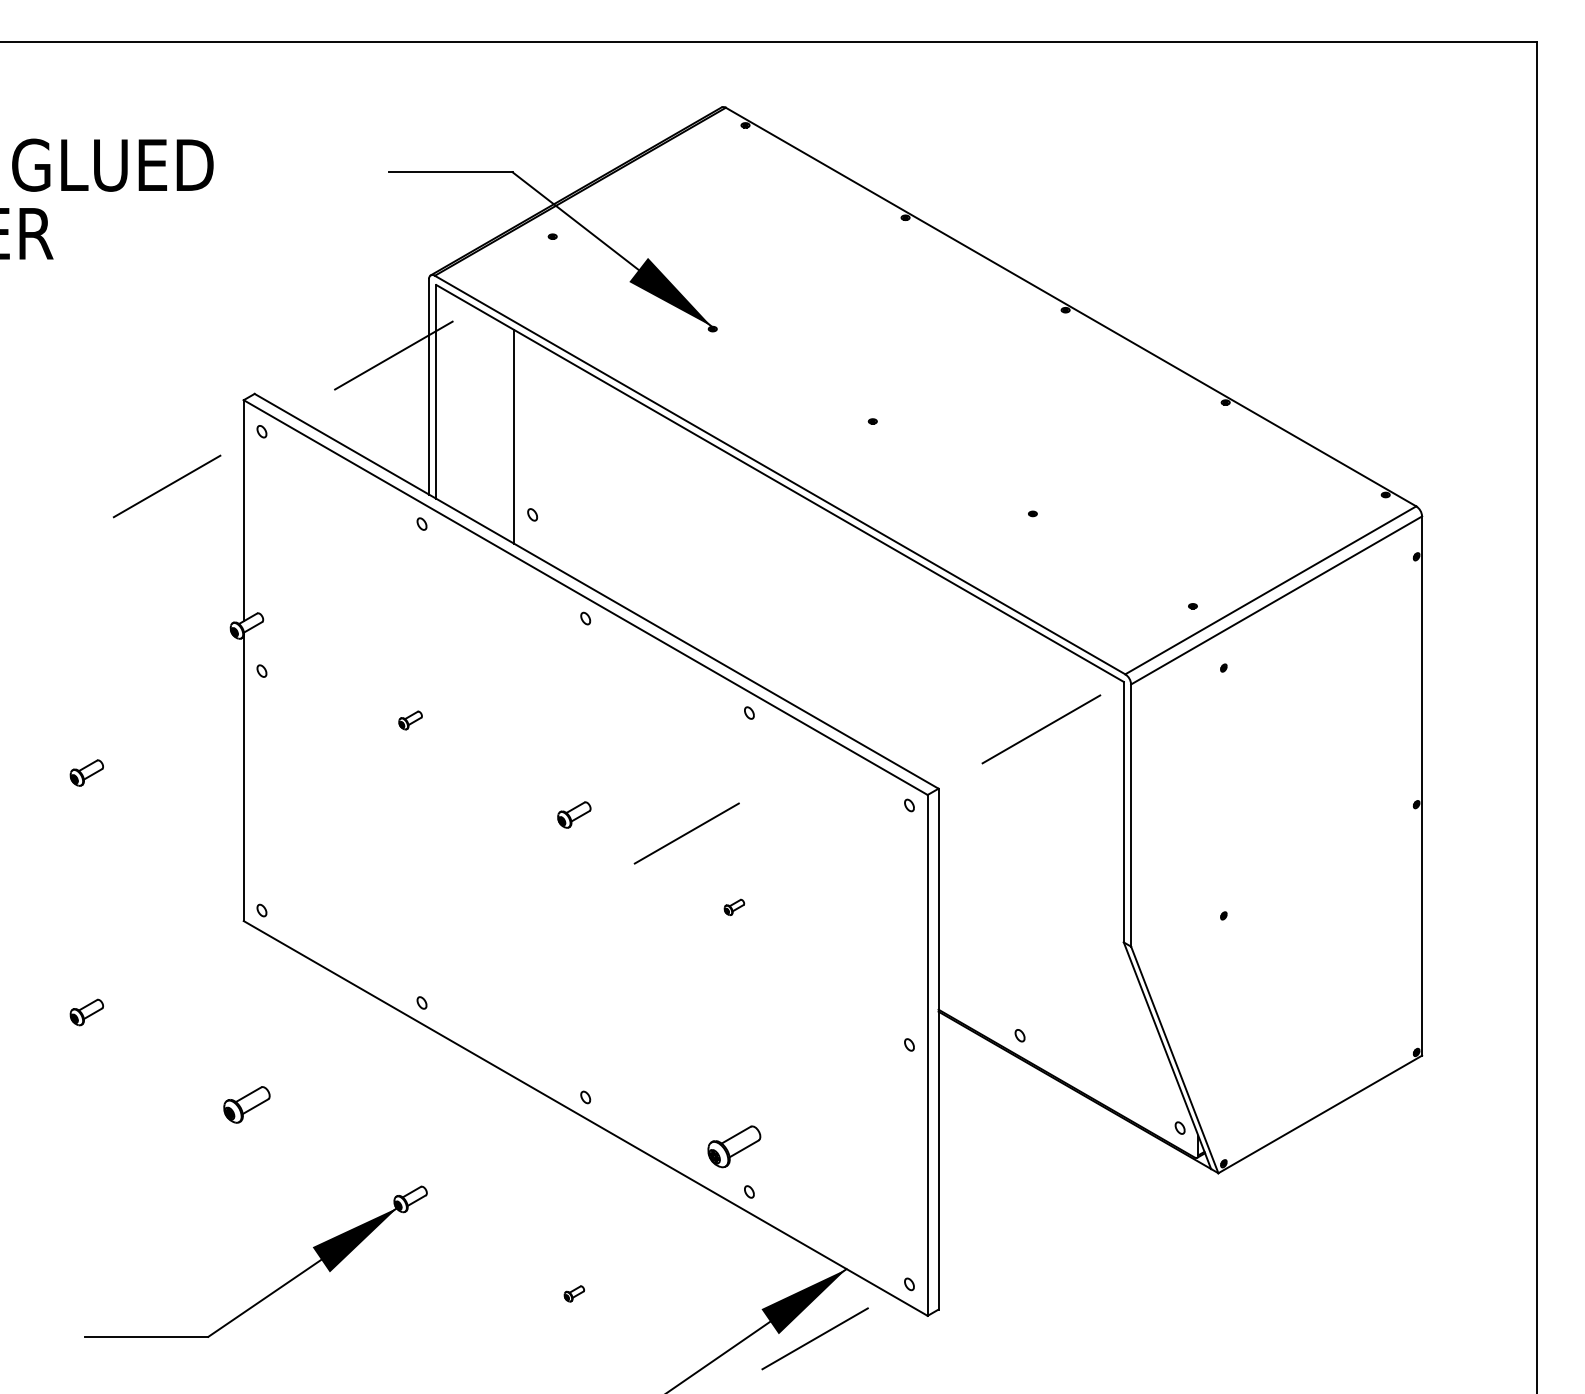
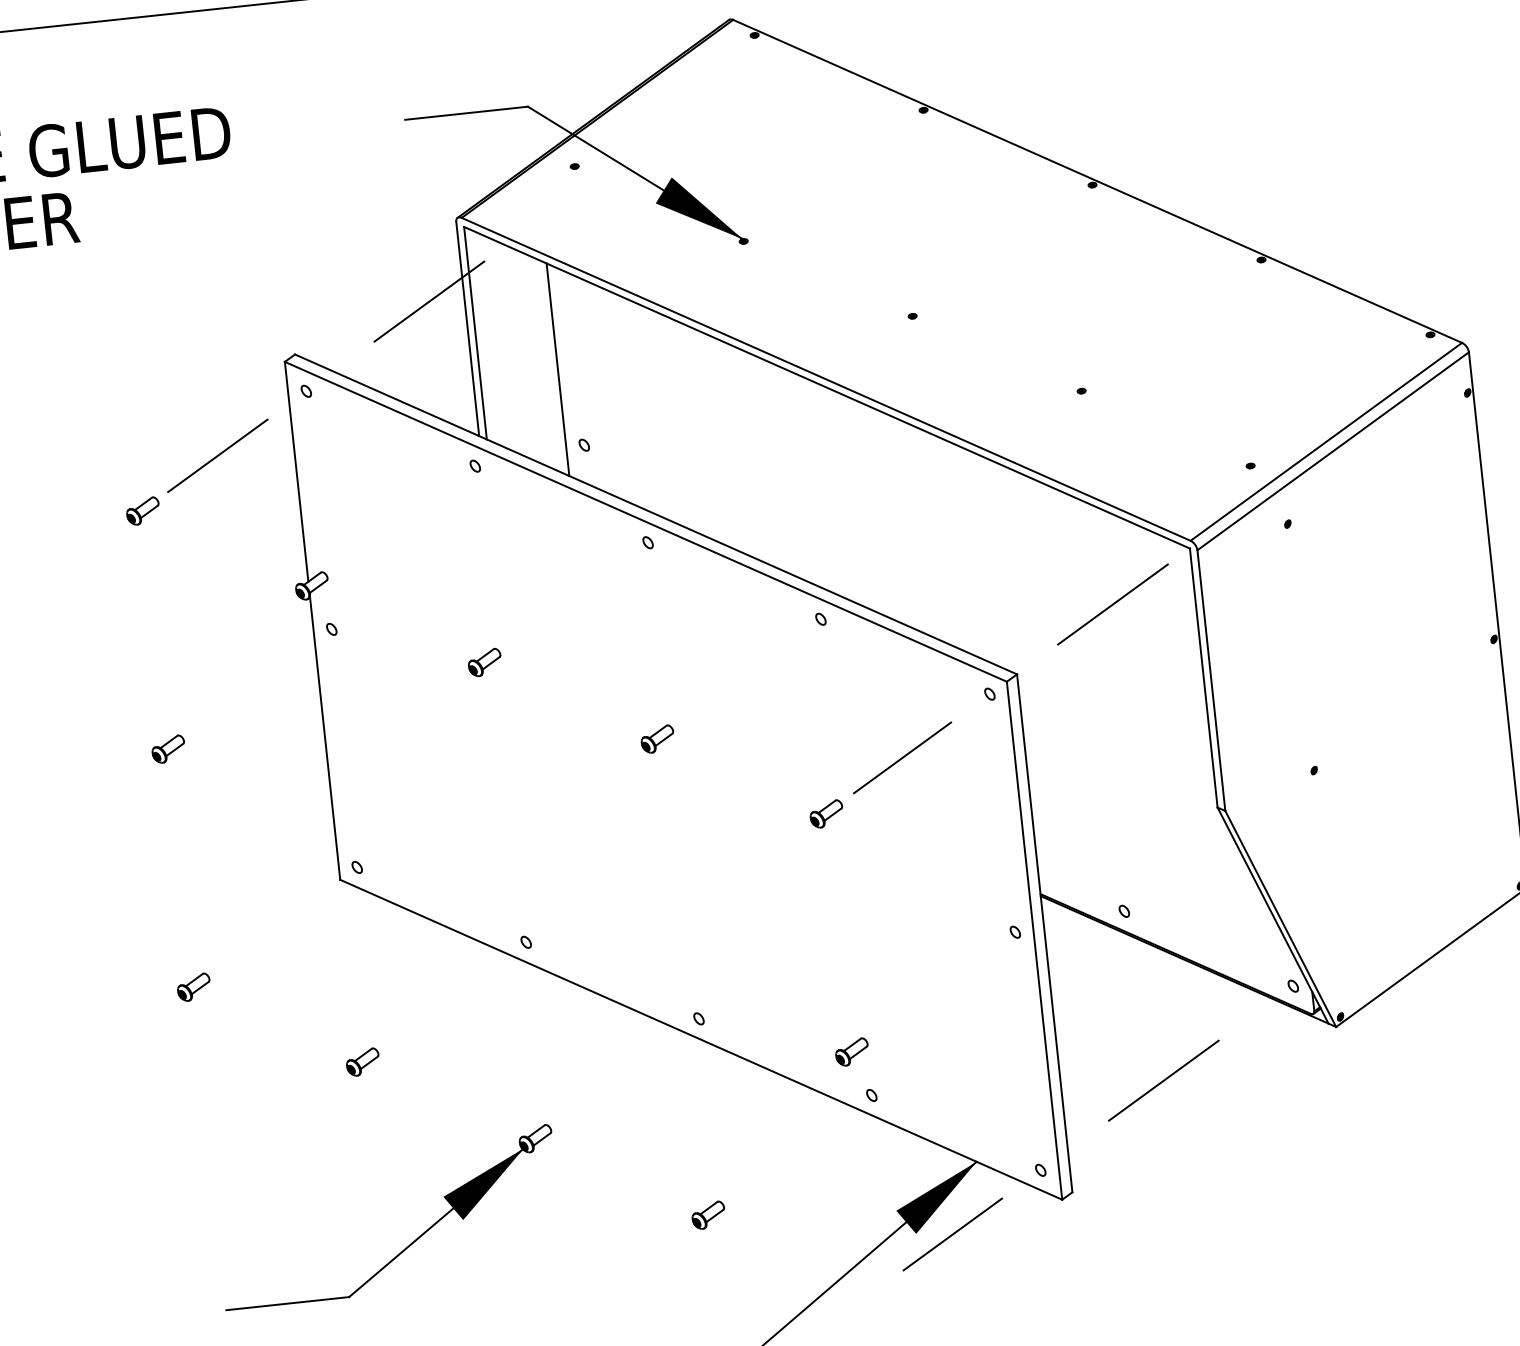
part: (86, 533) -> (142, 511), added
part: (410, 720) -> (484, 662), size x1.43
line: (686, 833) -> (902, 757), moved
part: (734, 907) -> (826, 814), size x1.67
part: (246, 1104) -> (362, 1061), size x0.71
part: (734, 1146) -> (852, 1051), size x0.62
line: (1041, 1208) -> (1164, 1080), added
part: (574, 1293) -> (708, 1215), size x1.67

